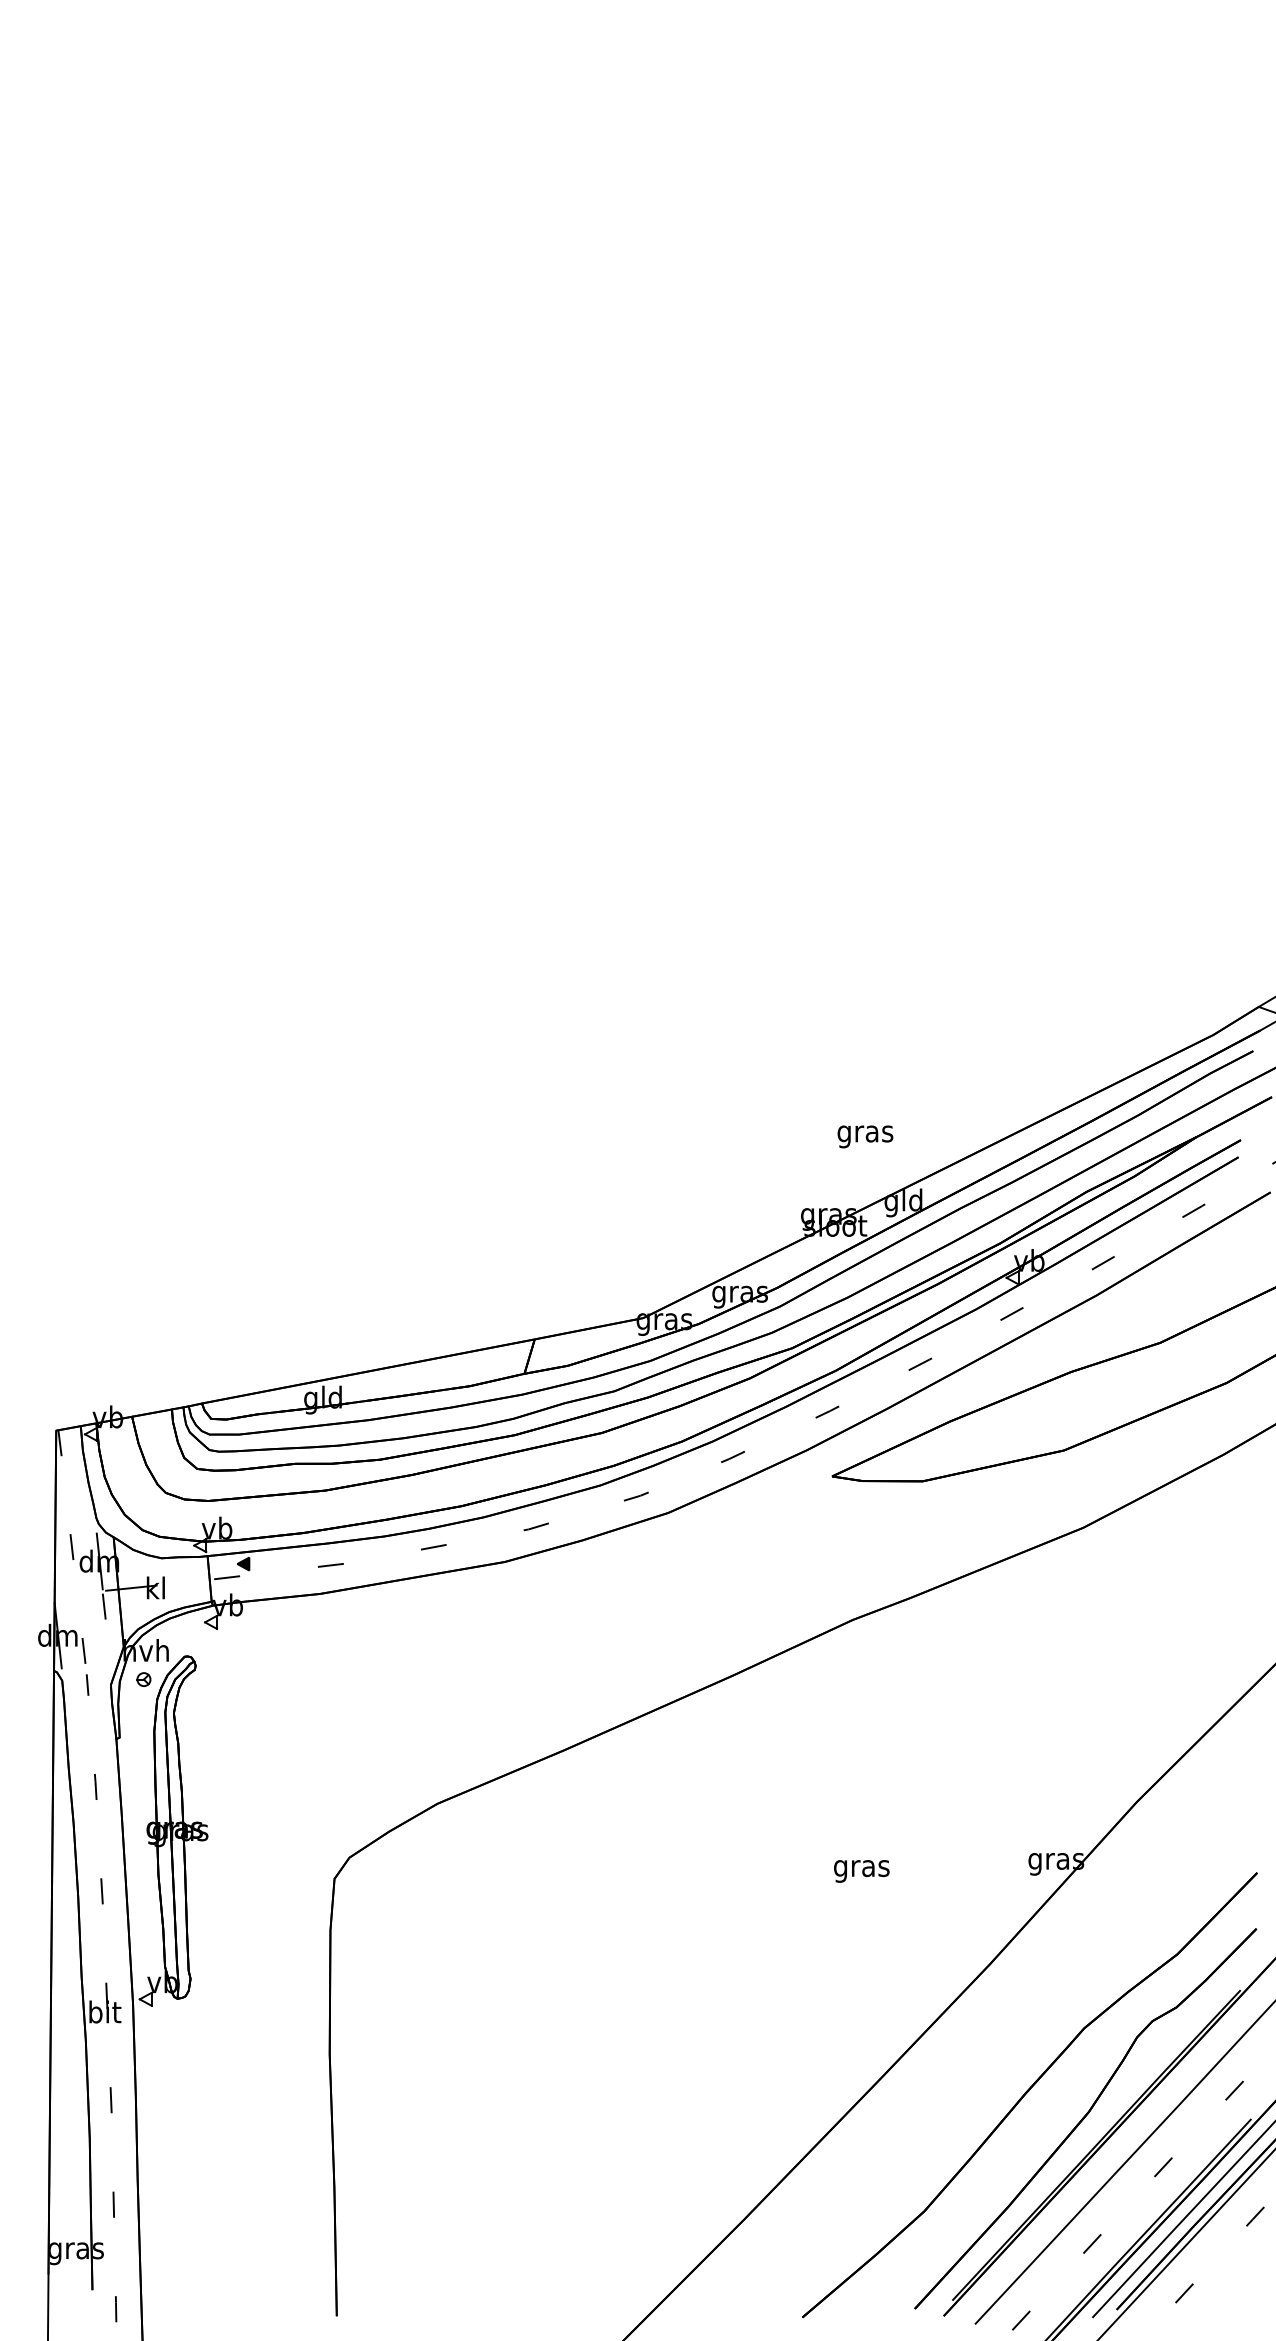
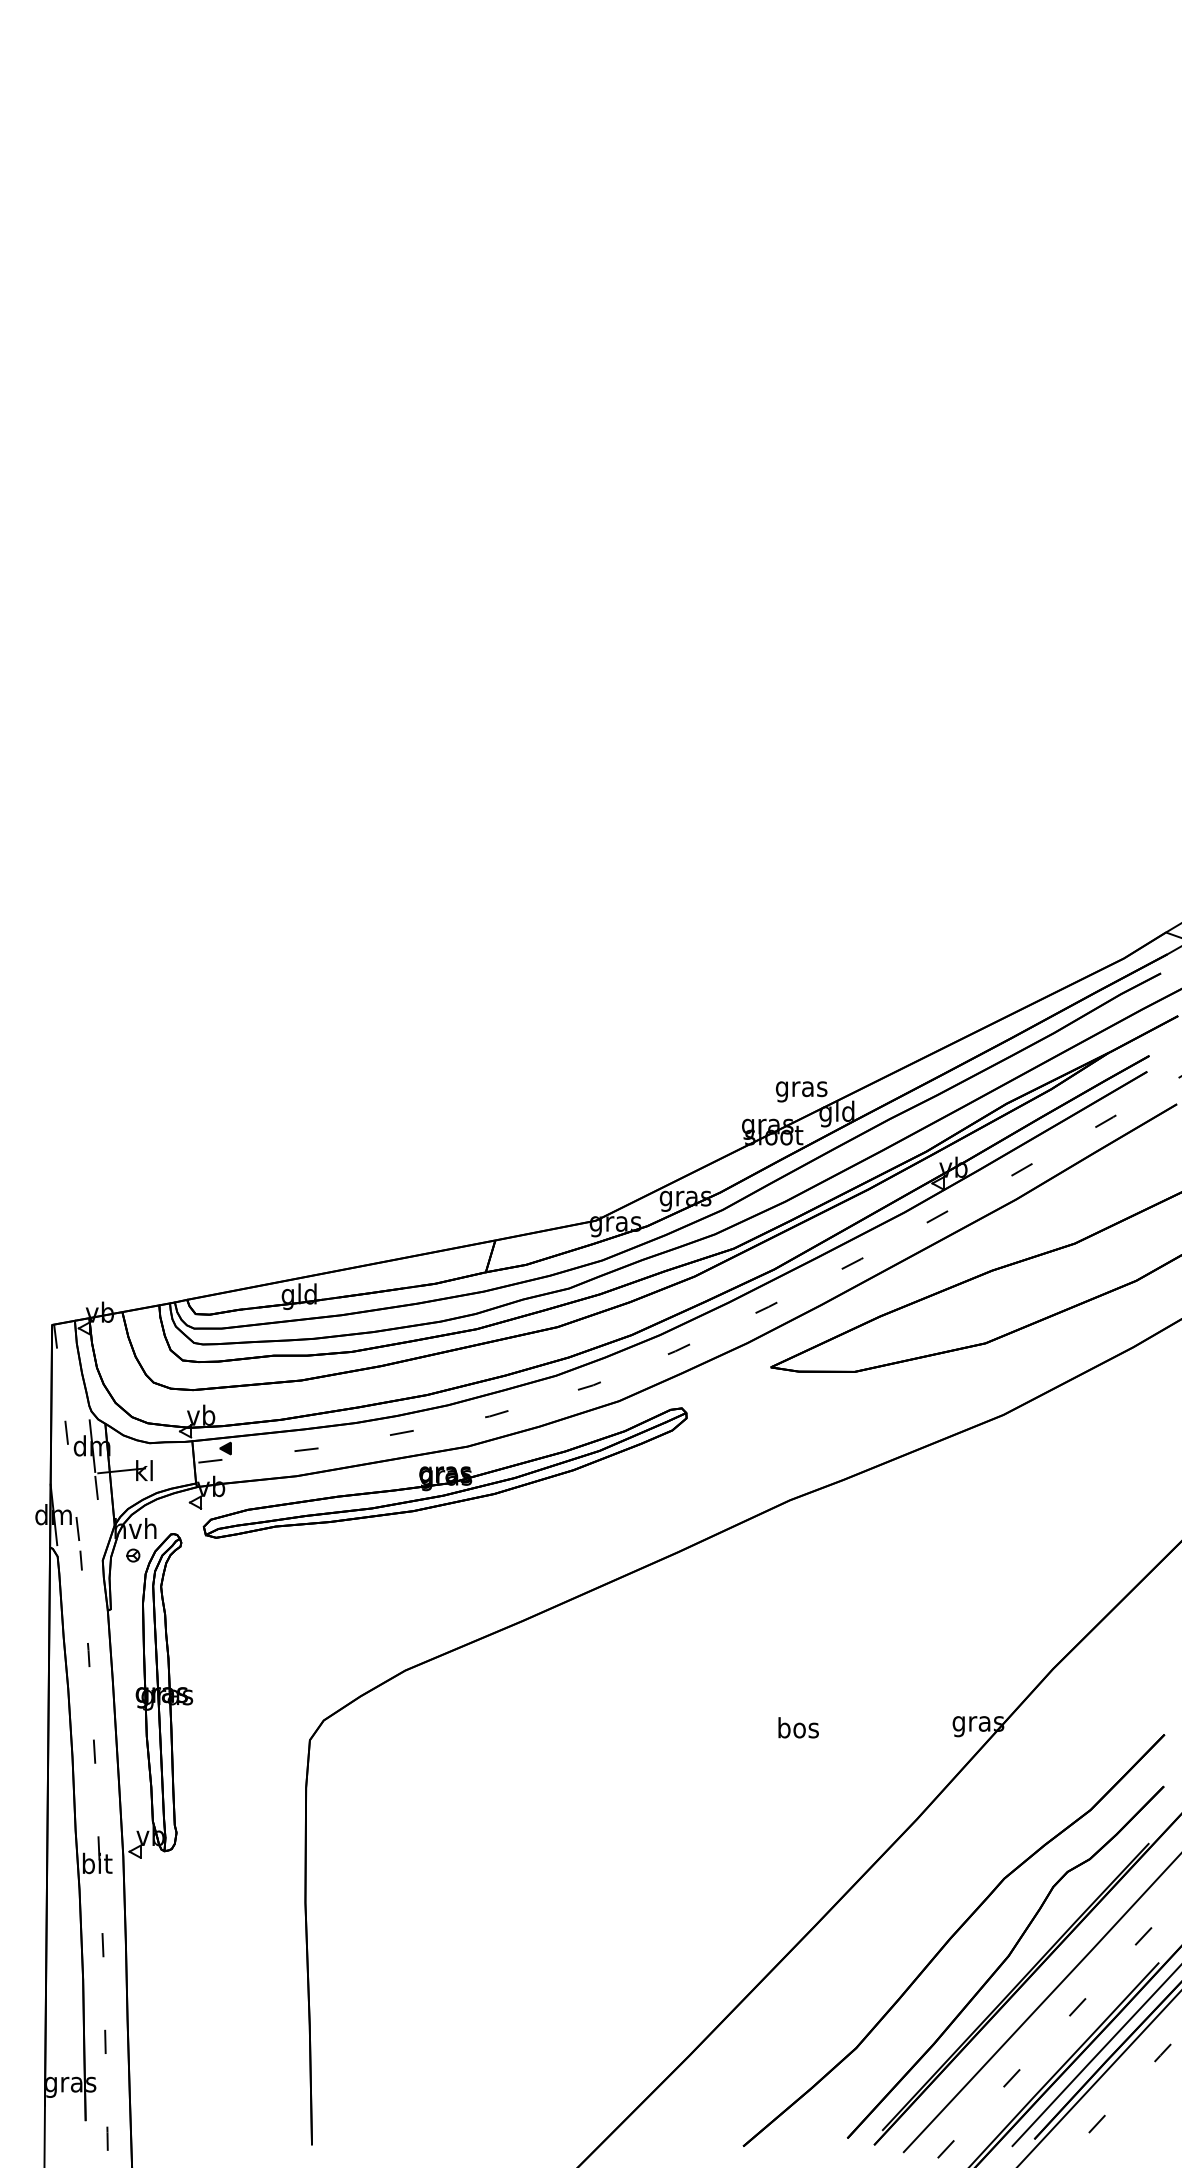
text: (865, 1136) -> (801, 1091), moved
part: (479, 1589) -> (444, 1472), added
text: (862, 1868) -> (798, 1730), gras -> bos

